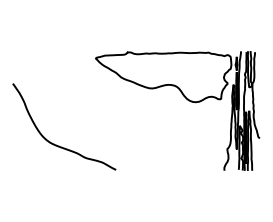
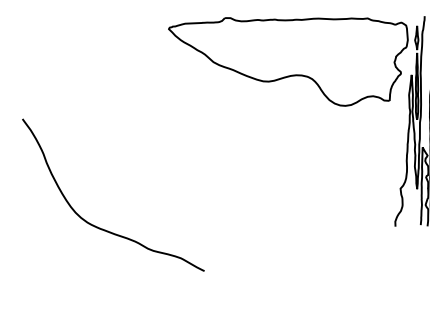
curve: (59, 145) -> (104, 228), moved

